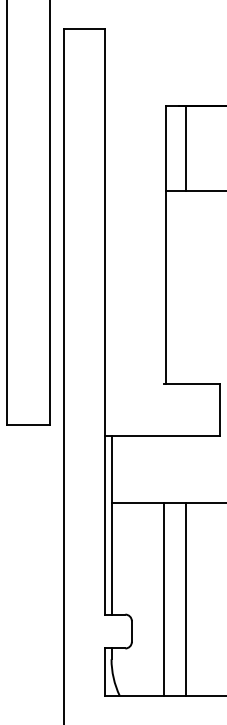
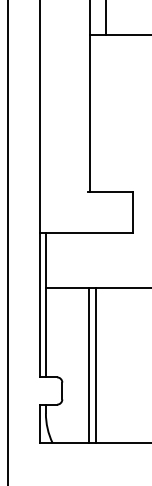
line: (186, 599) -> (95, 365), moved

